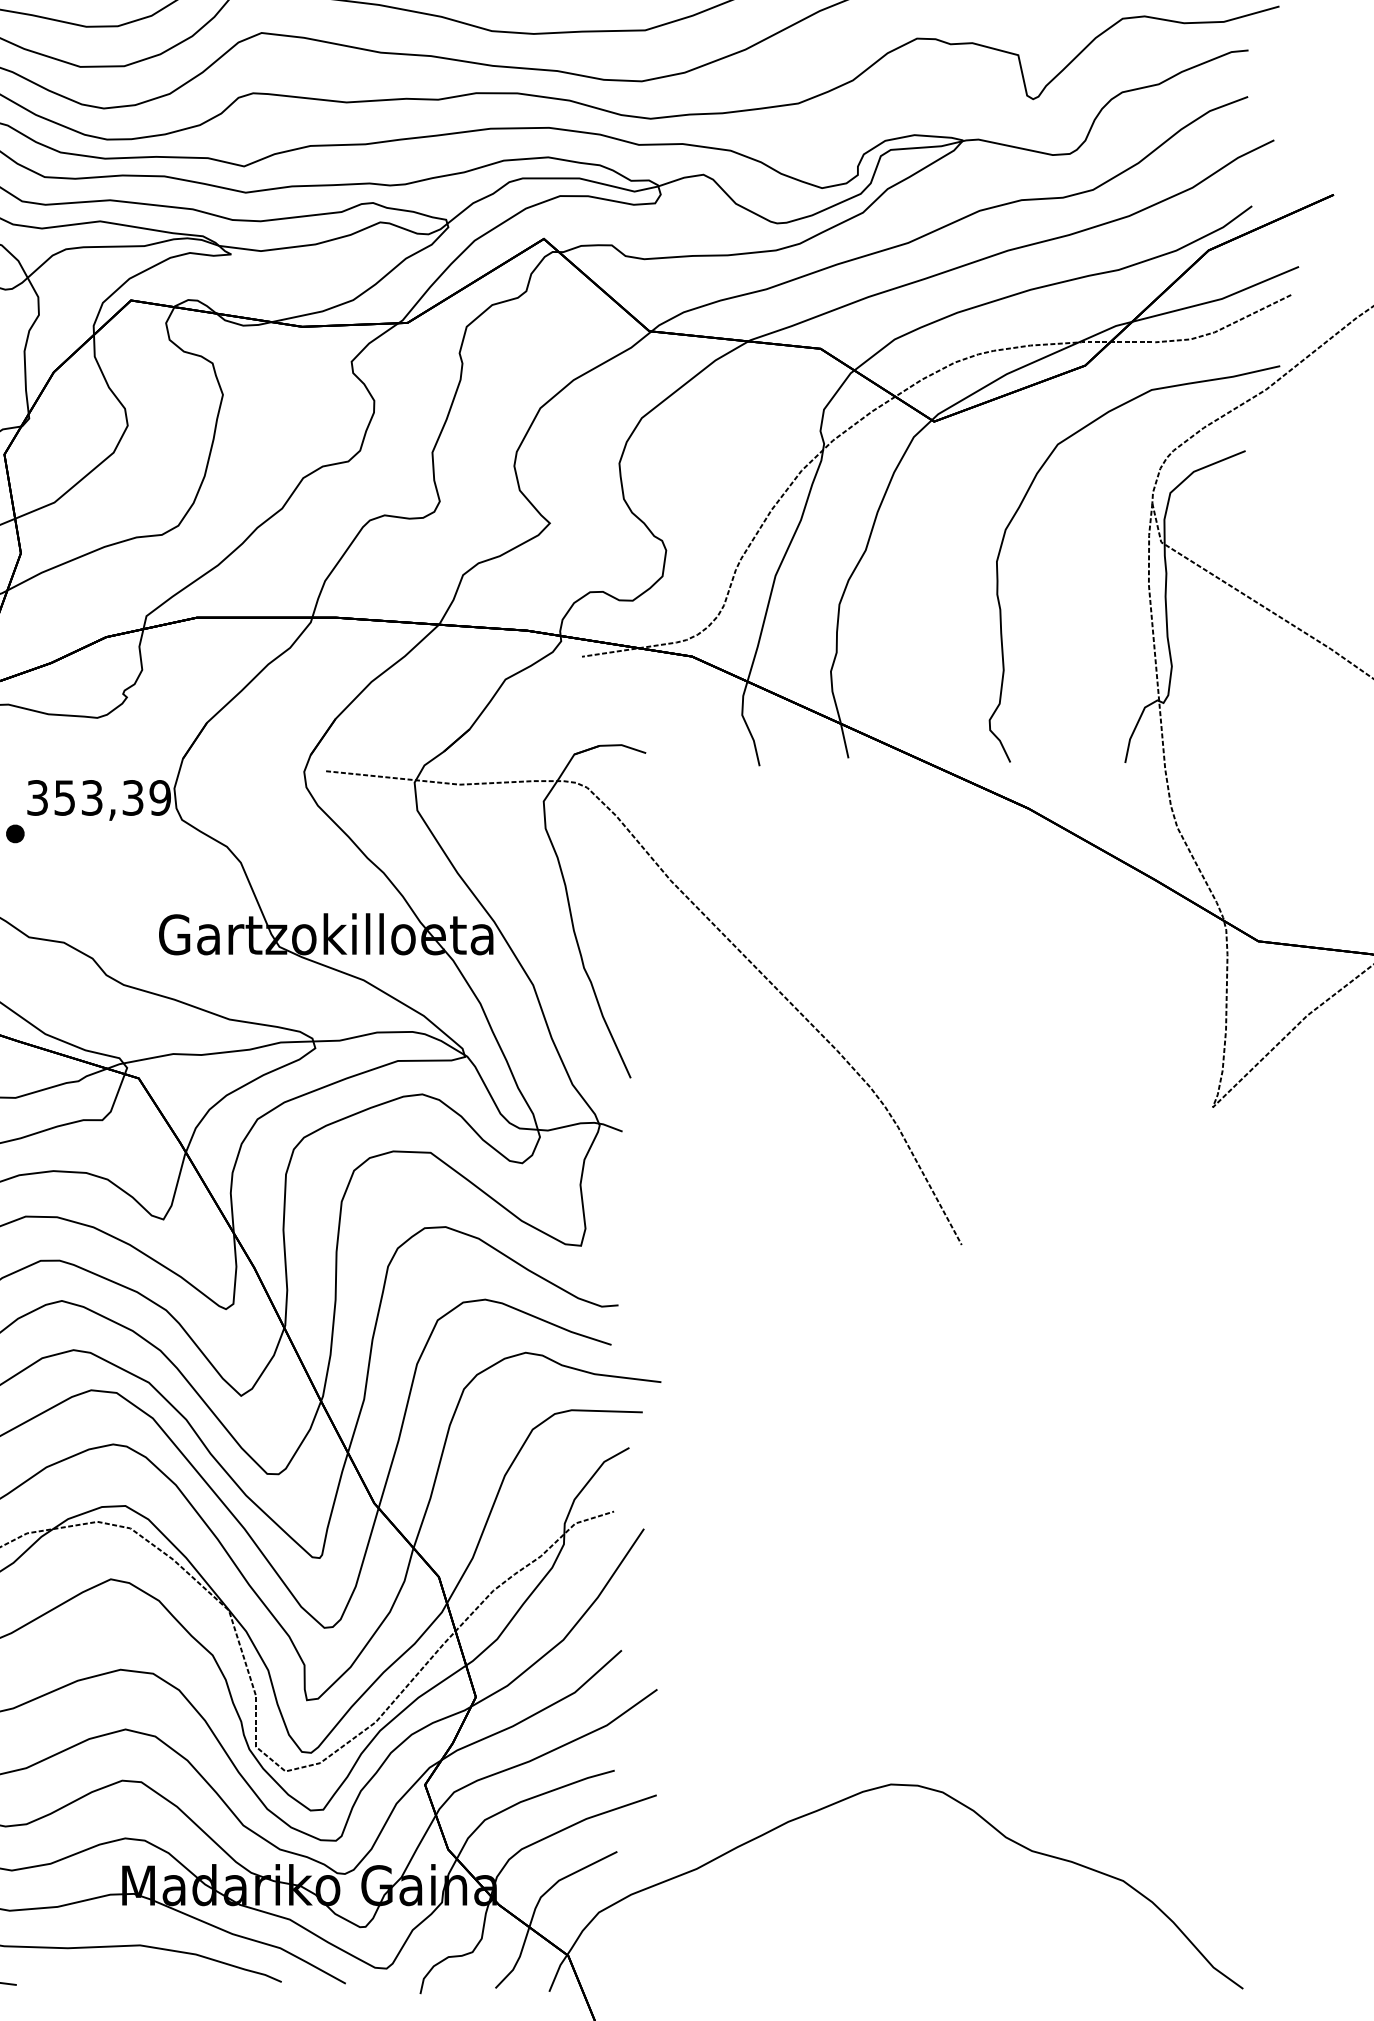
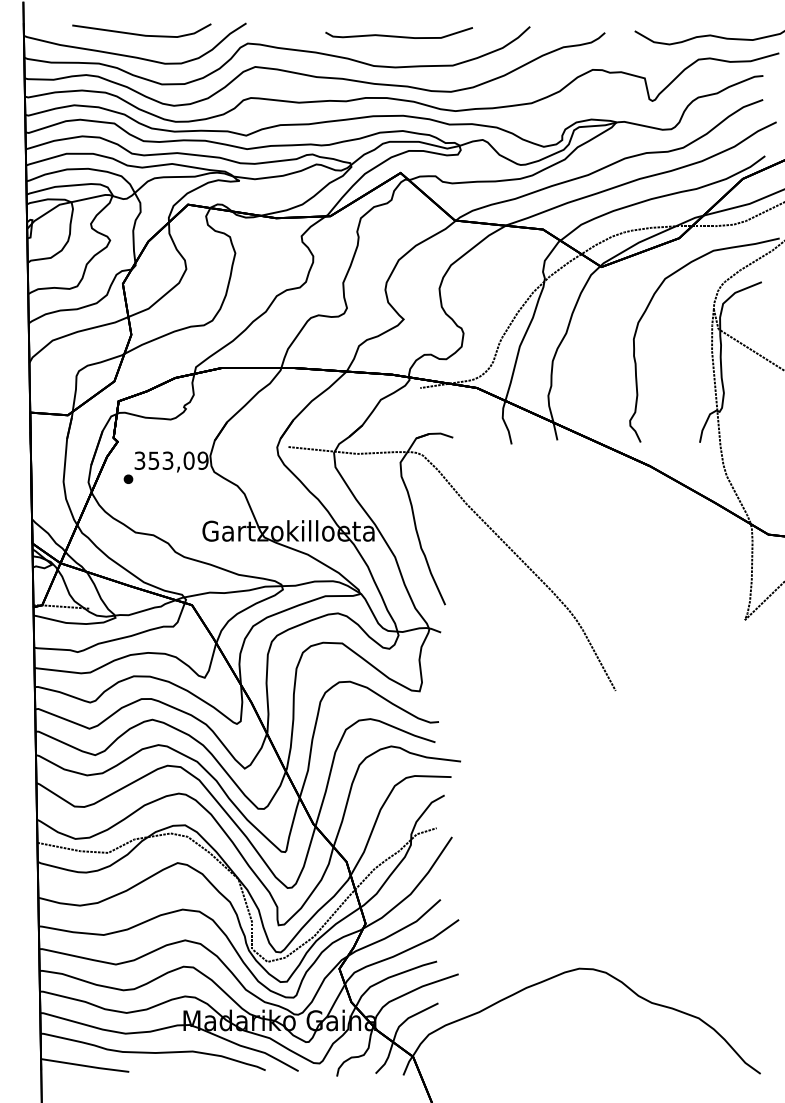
text: (131, 797) -> (188, 460), 353,39 -> 353,09

